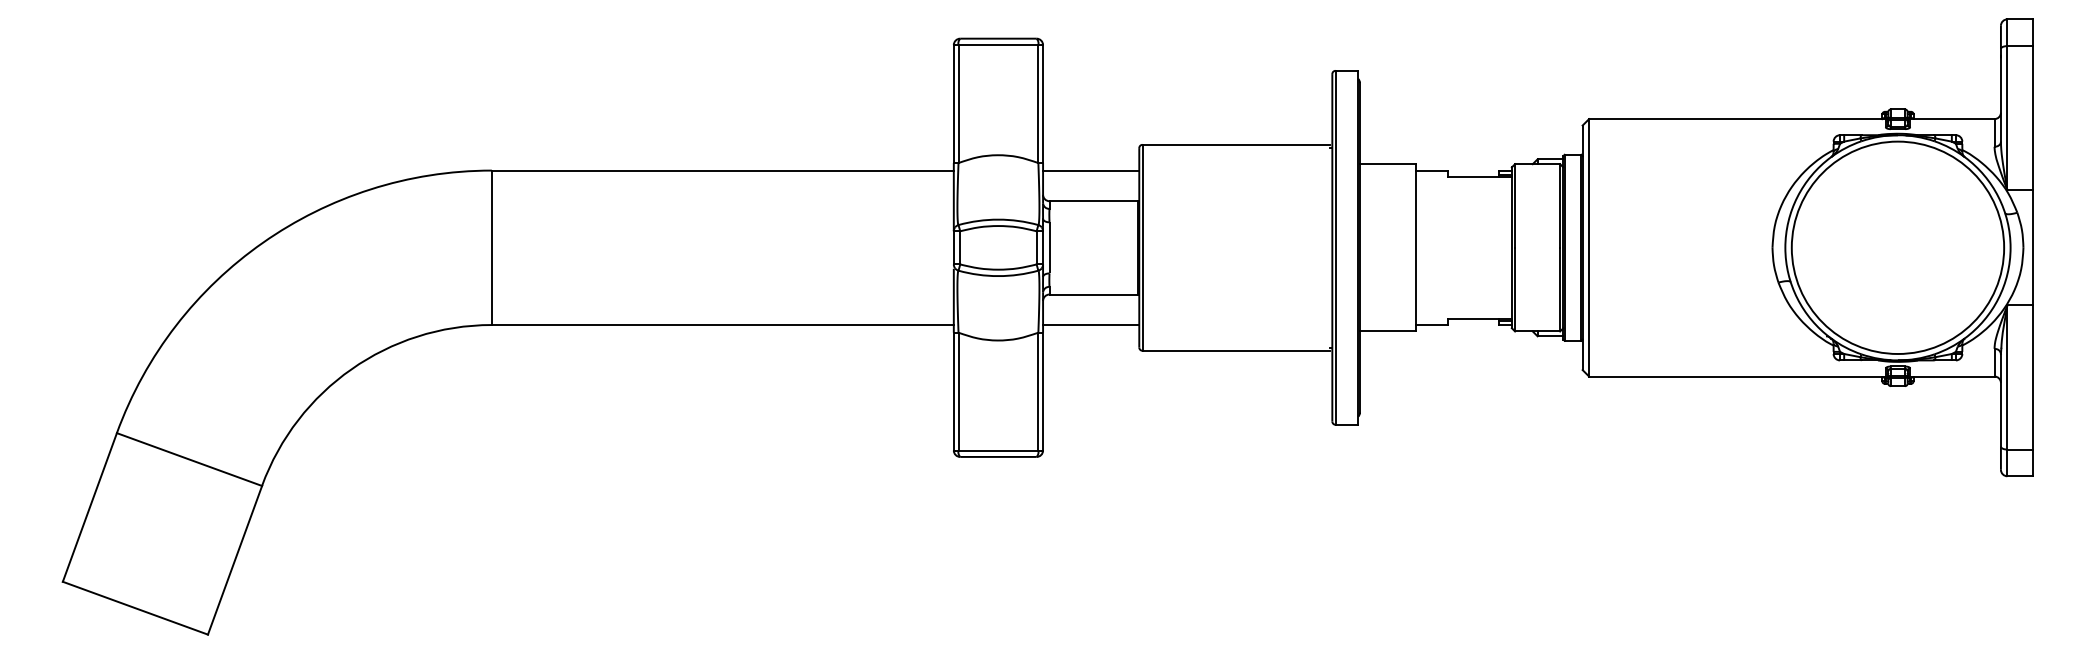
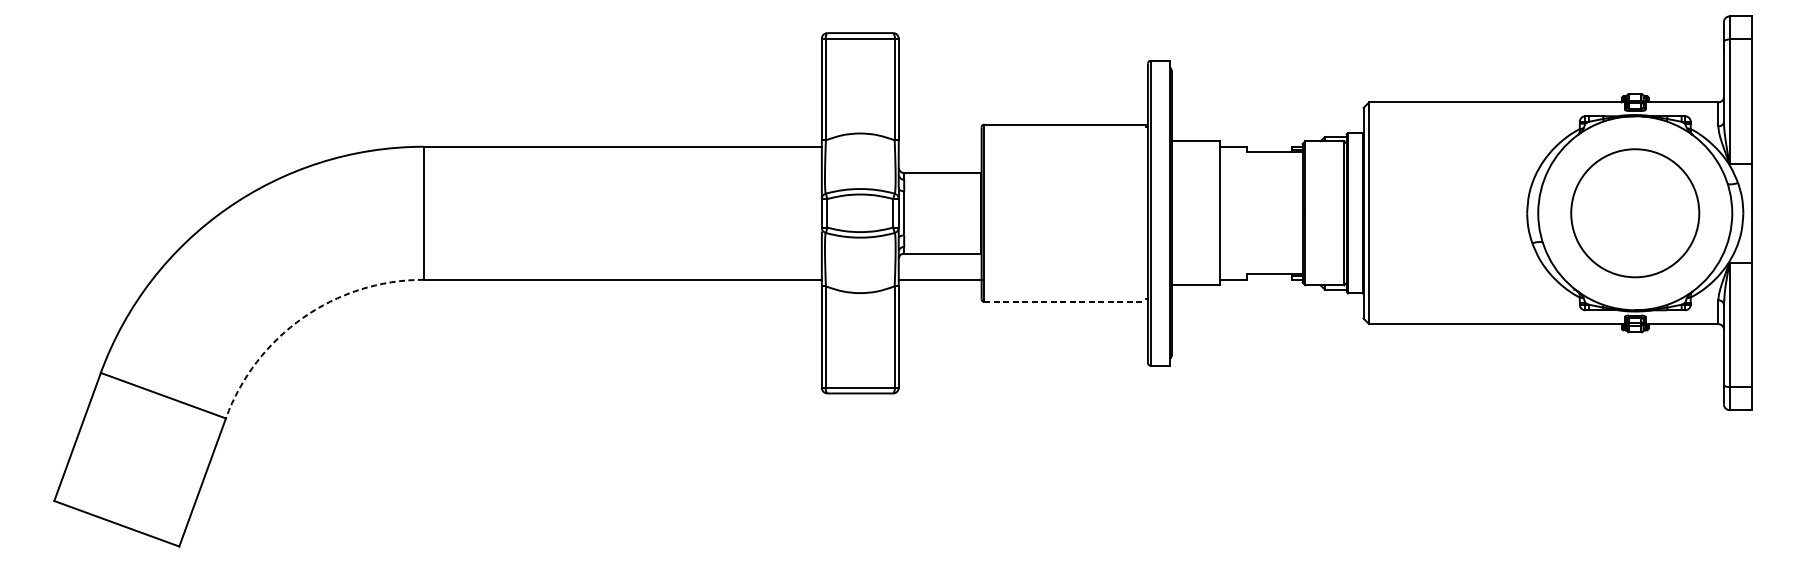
line: (1091, 170) -> (940, 146), removed
circle: (1897, 247) -> (1634, 213), size x0.7
line: (1236, 350) -> (1065, 301), solid -> dashed
arc: (351, 369) -> (302, 318), solid -> dashed

